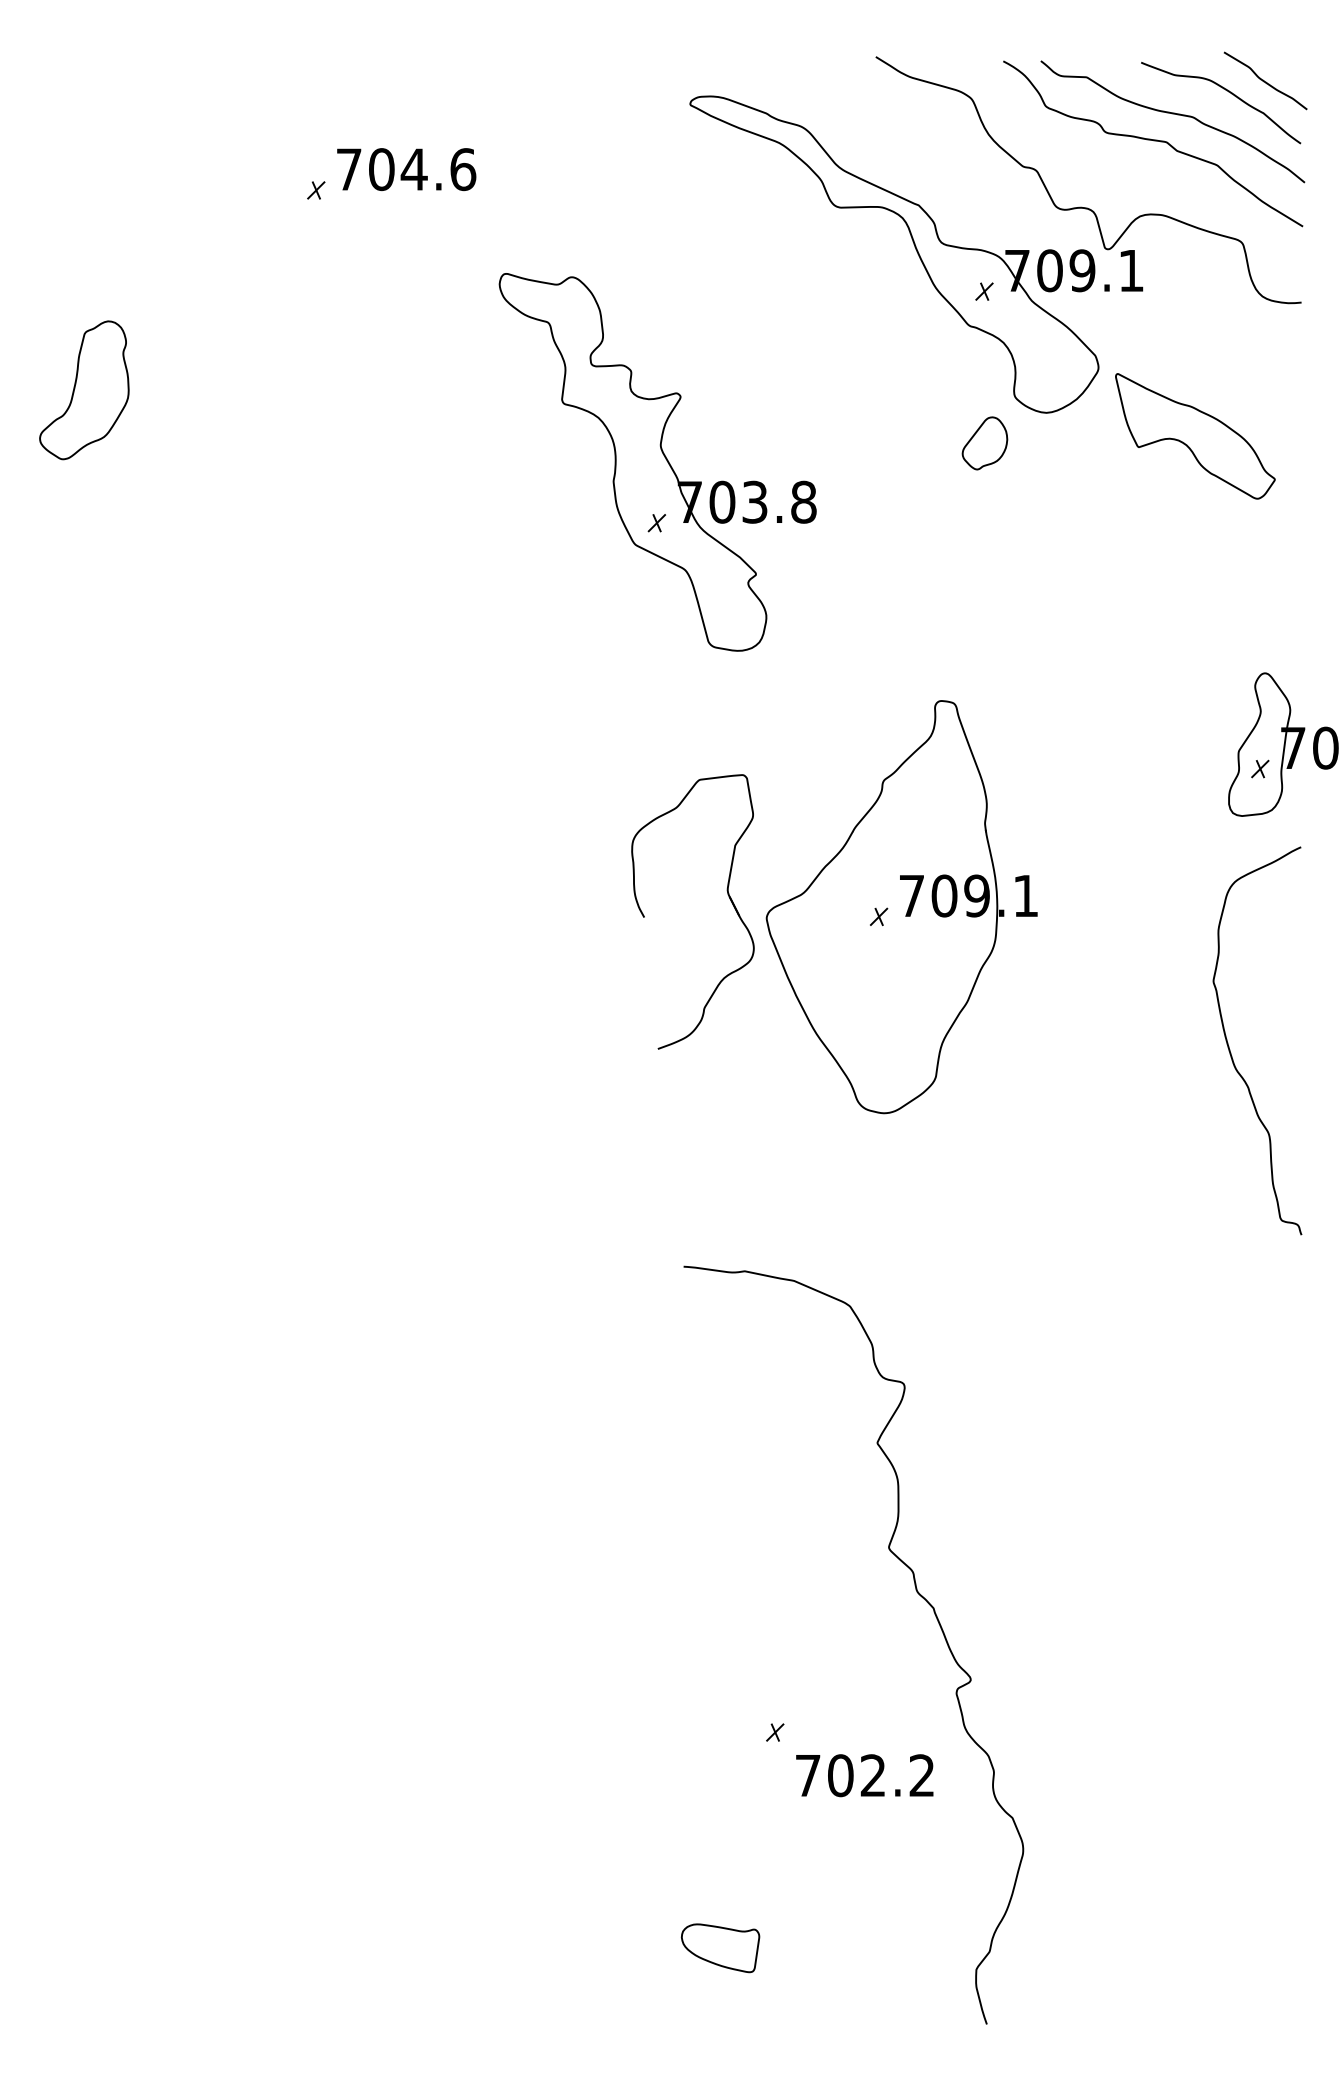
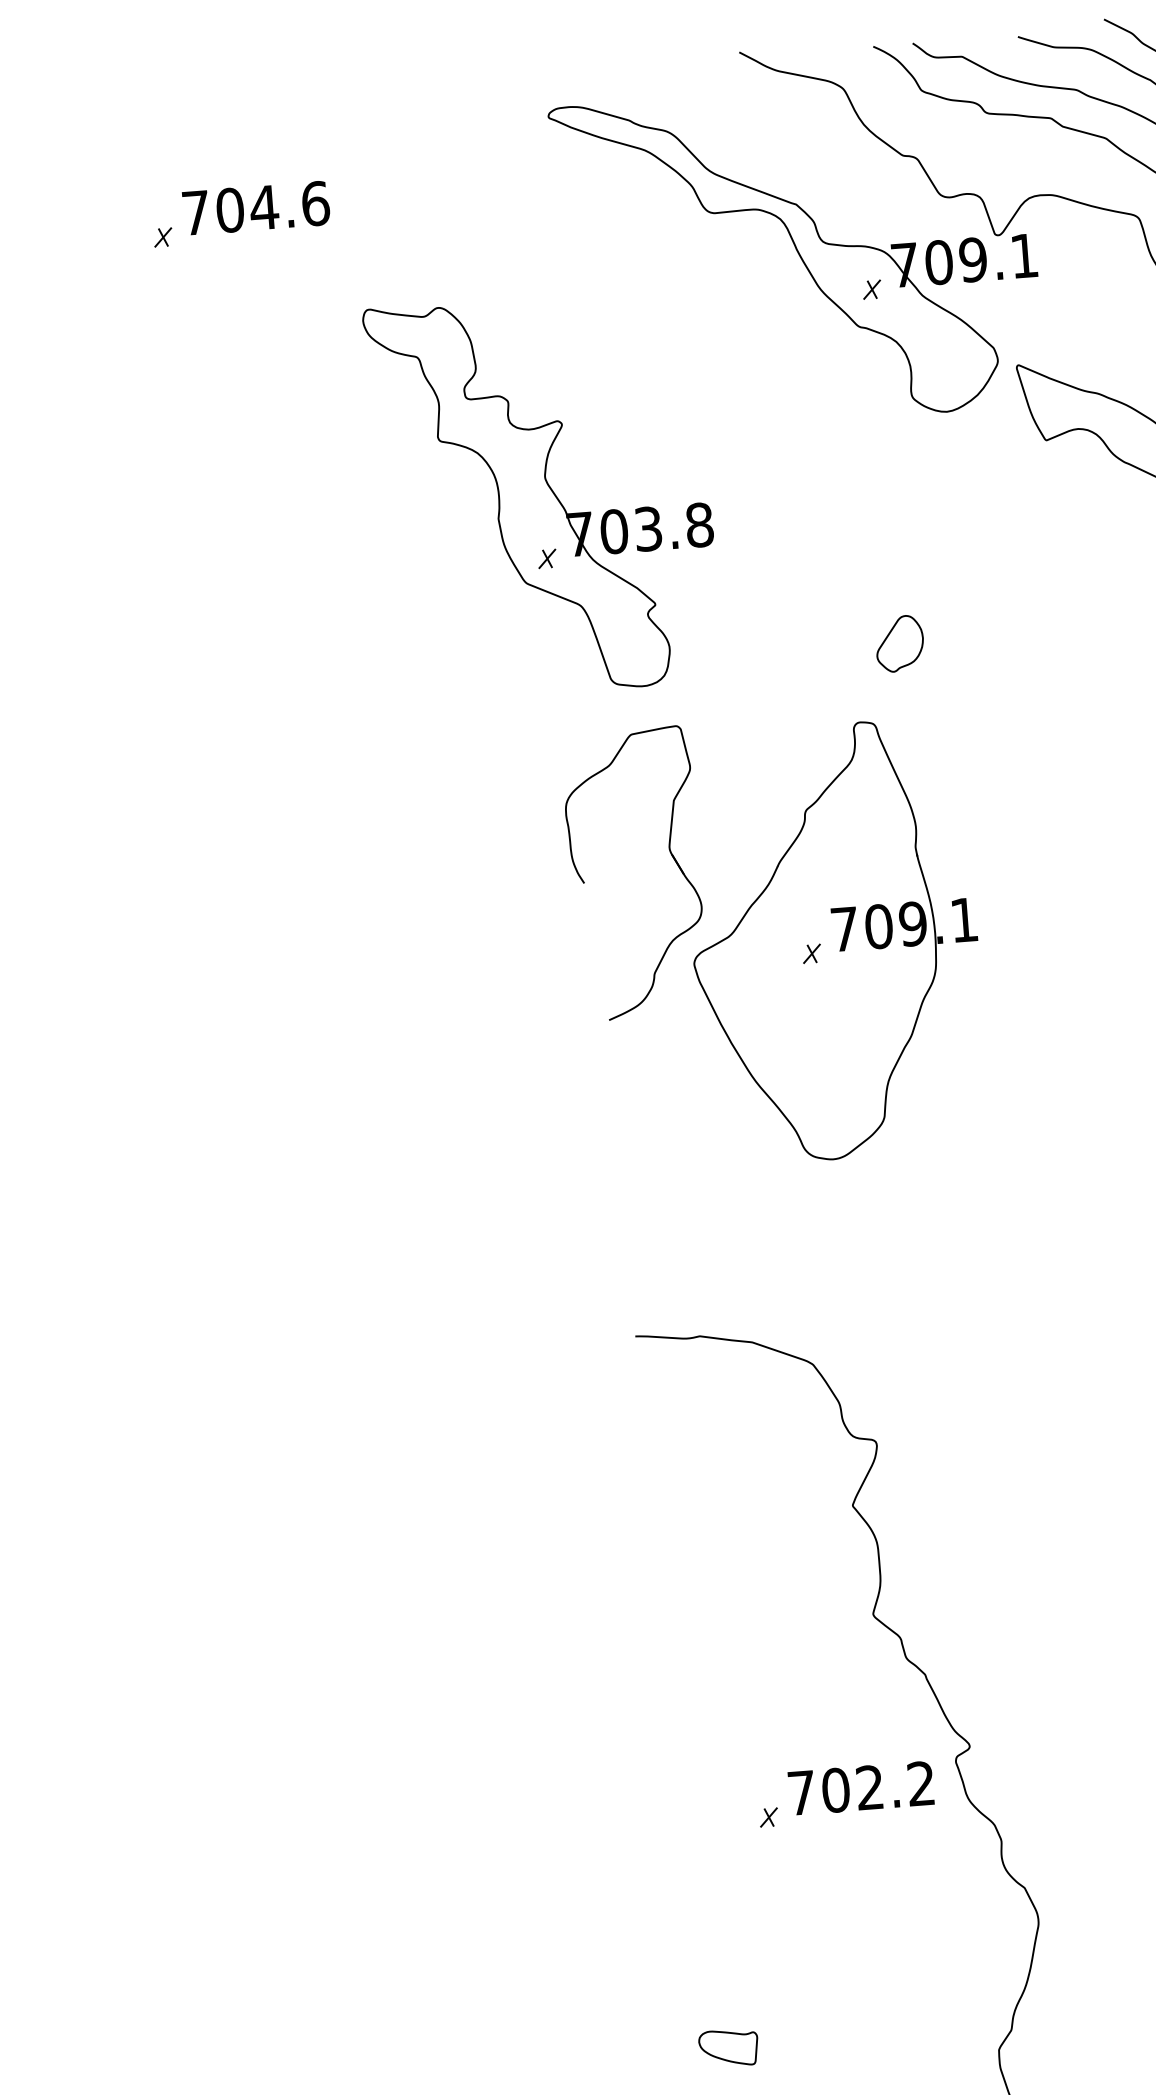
part: (984, 443) -> (899, 643), moved
part: (728, 897) -> (670, 855), moved
text: (864, 1775) -> (860, 1788), moved
part: (719, 1948) -> (727, 2048), size x0.71

